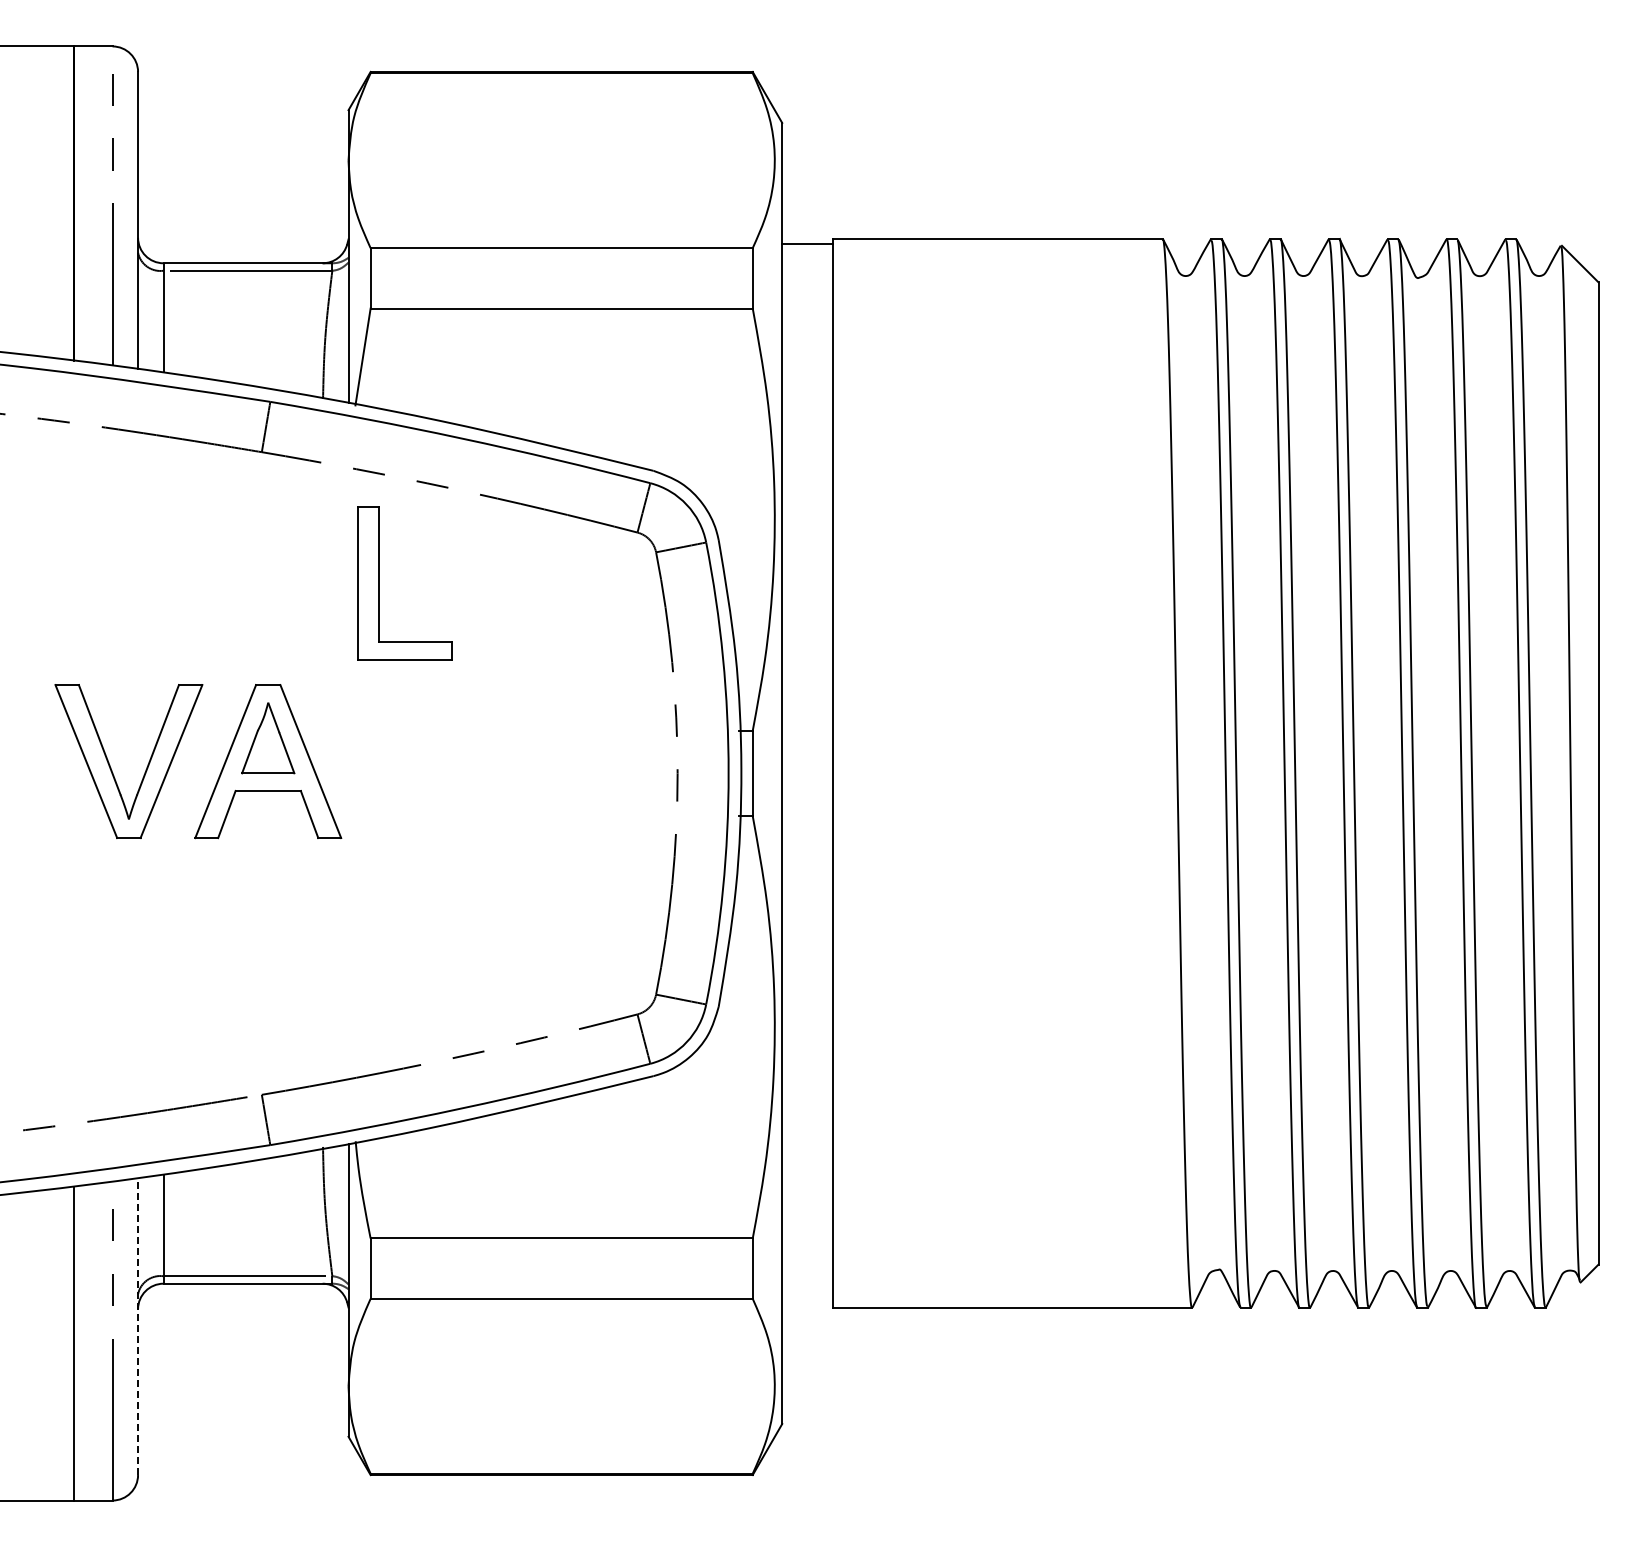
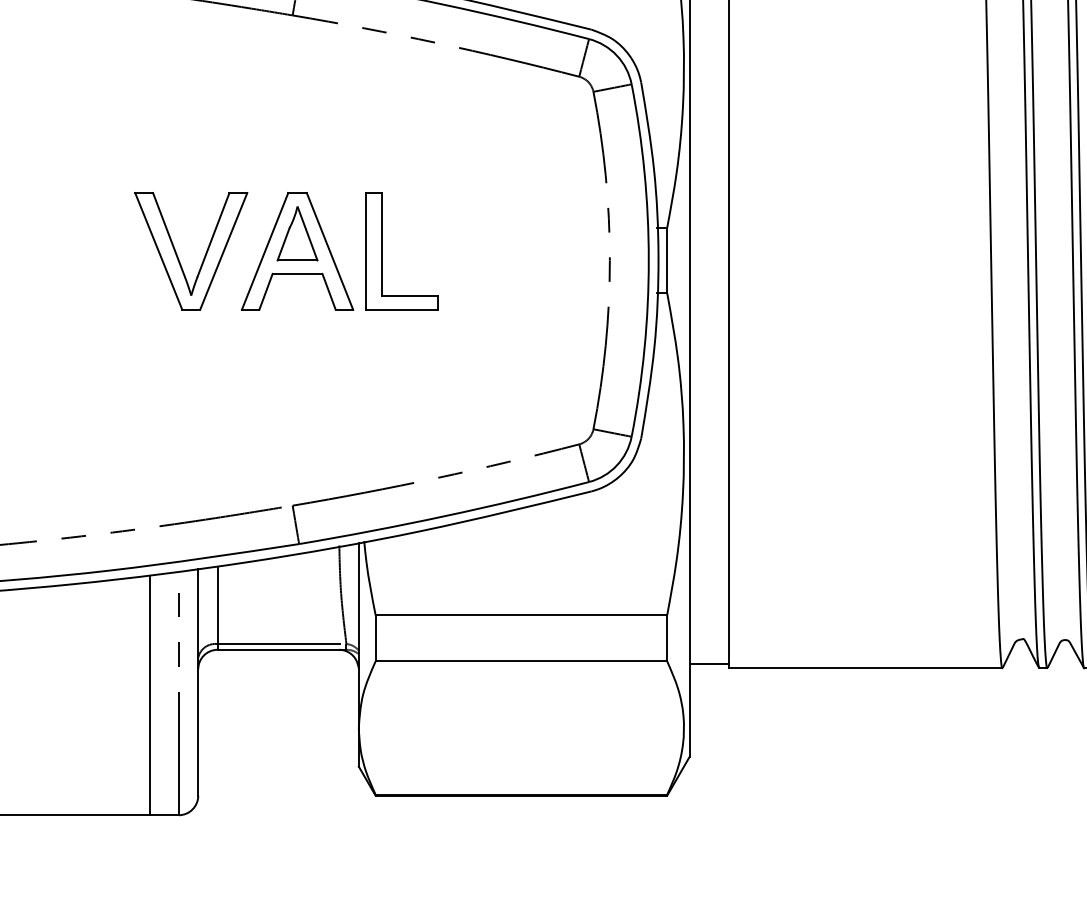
part: (379, 583) -> (382, 251), moved
line: (807, 1302) -> (708, 664), added
line: (138, 1326) -> (198, 682), dashed -> solid

